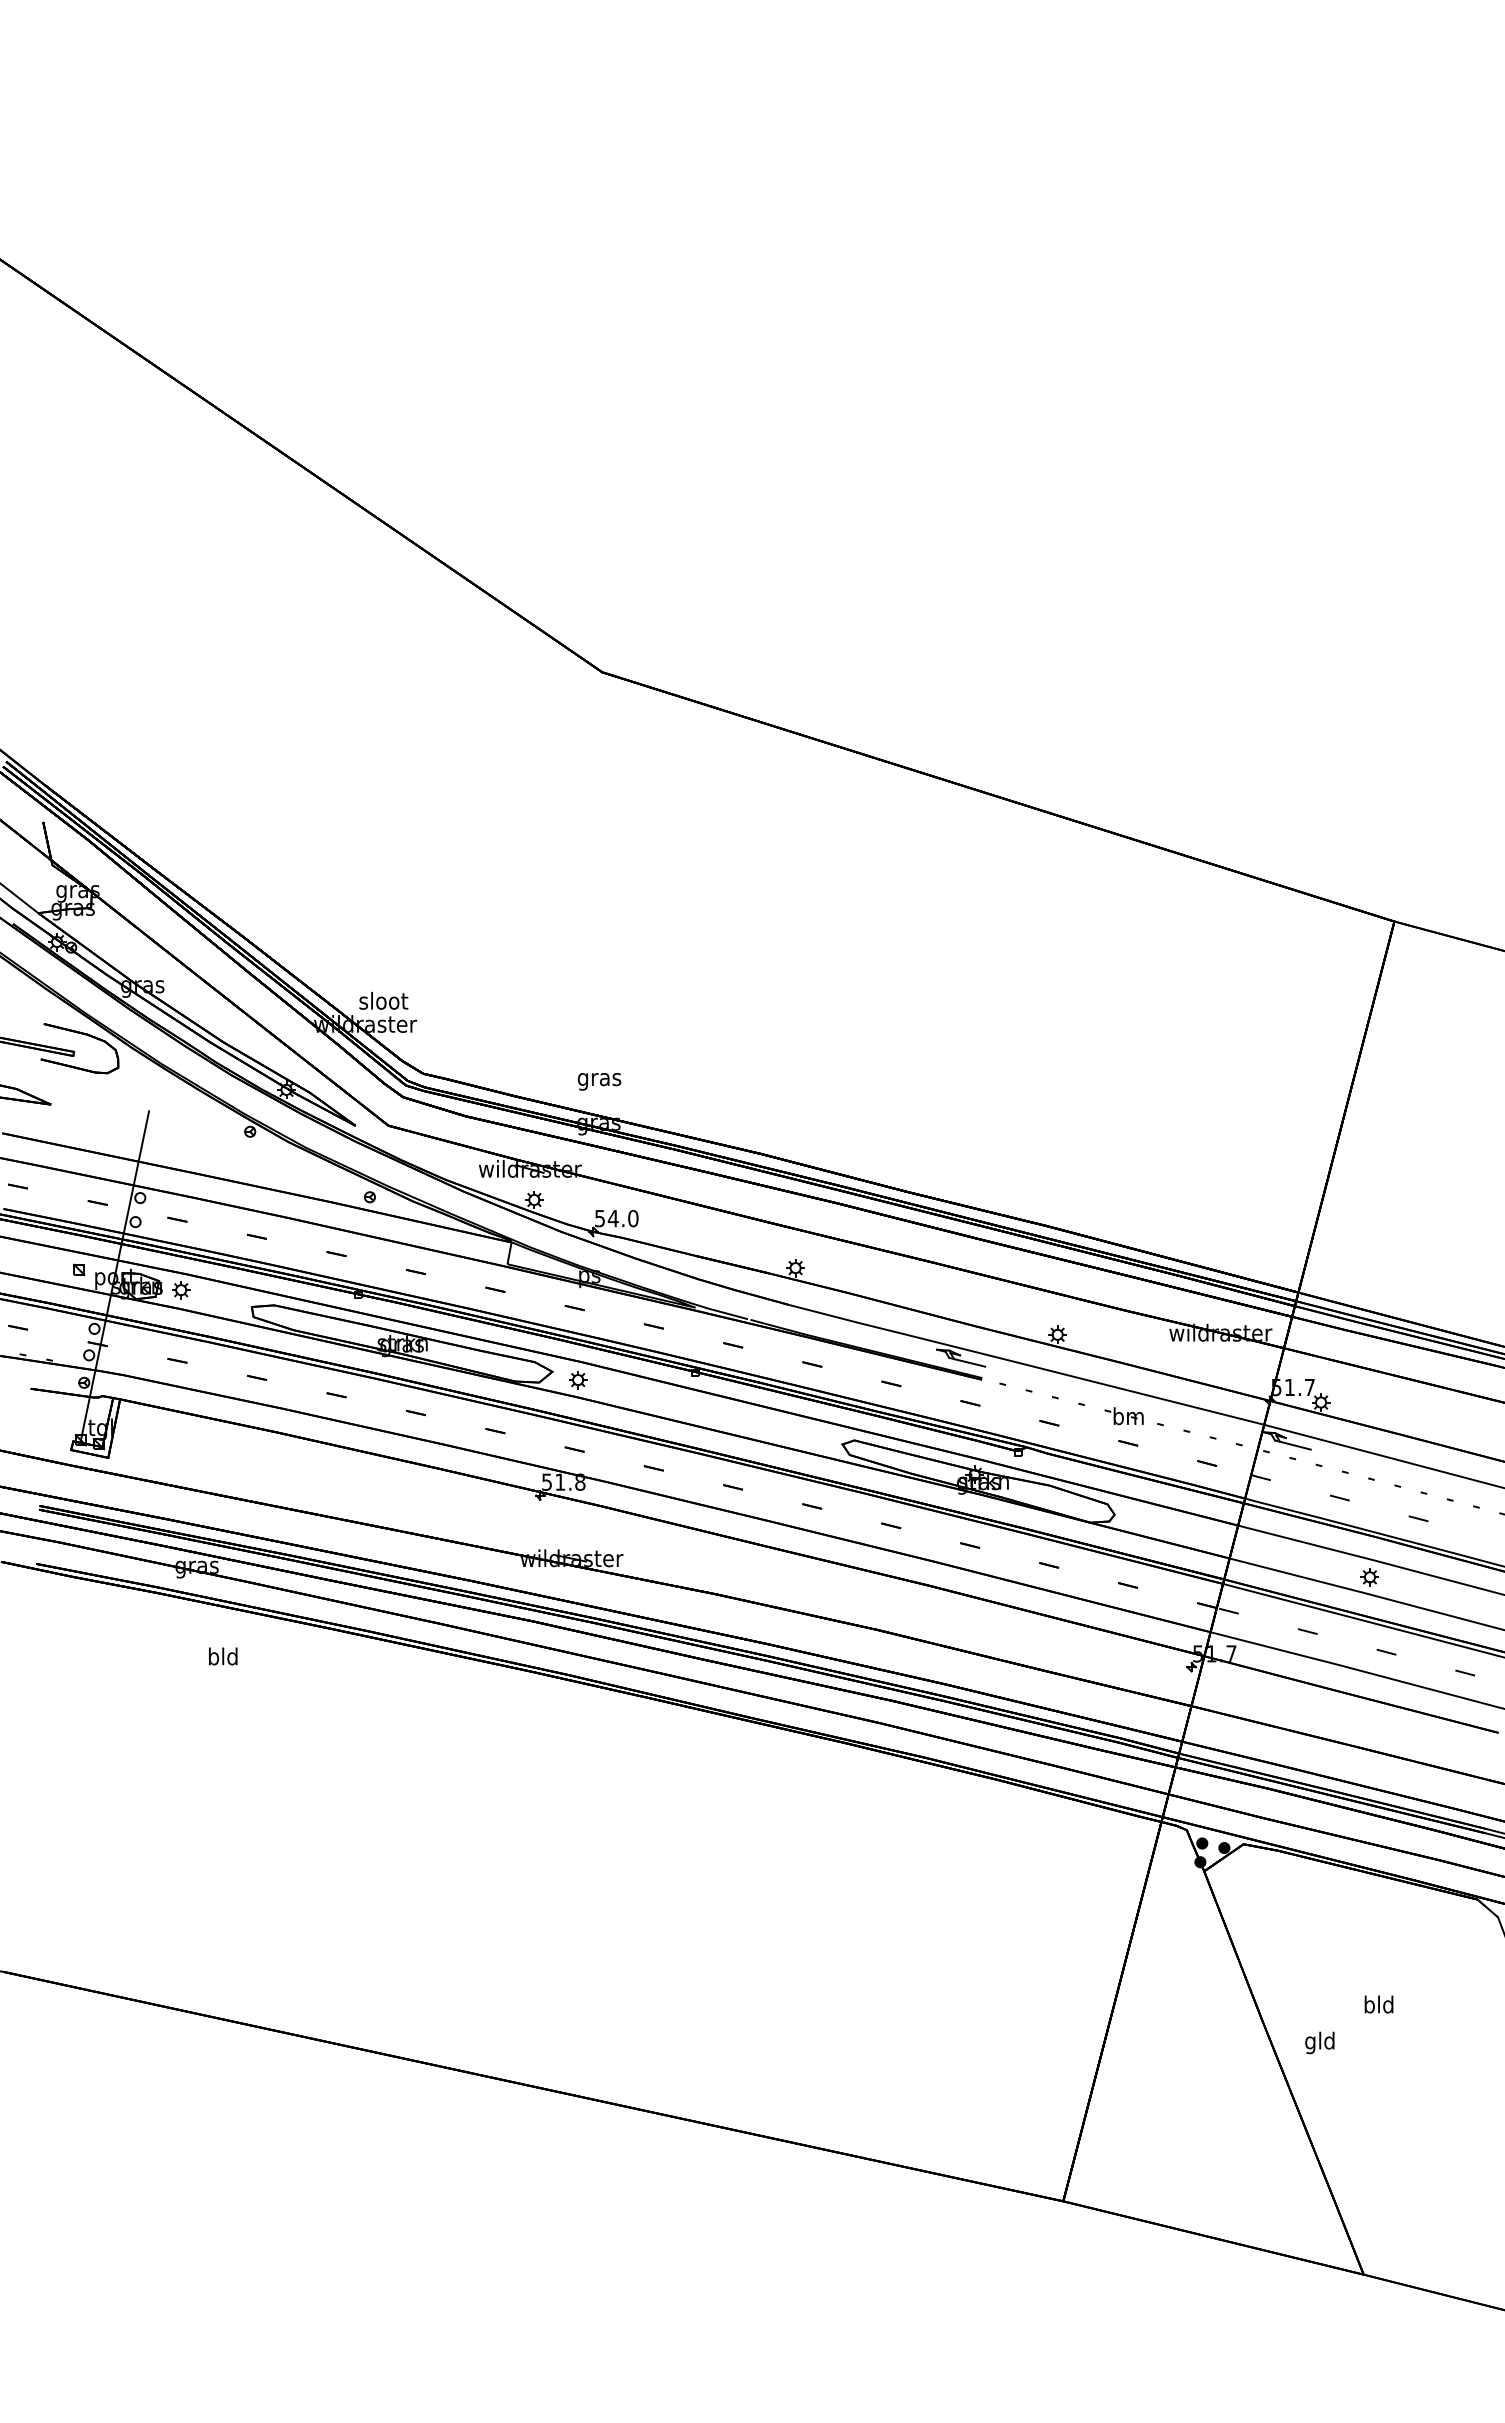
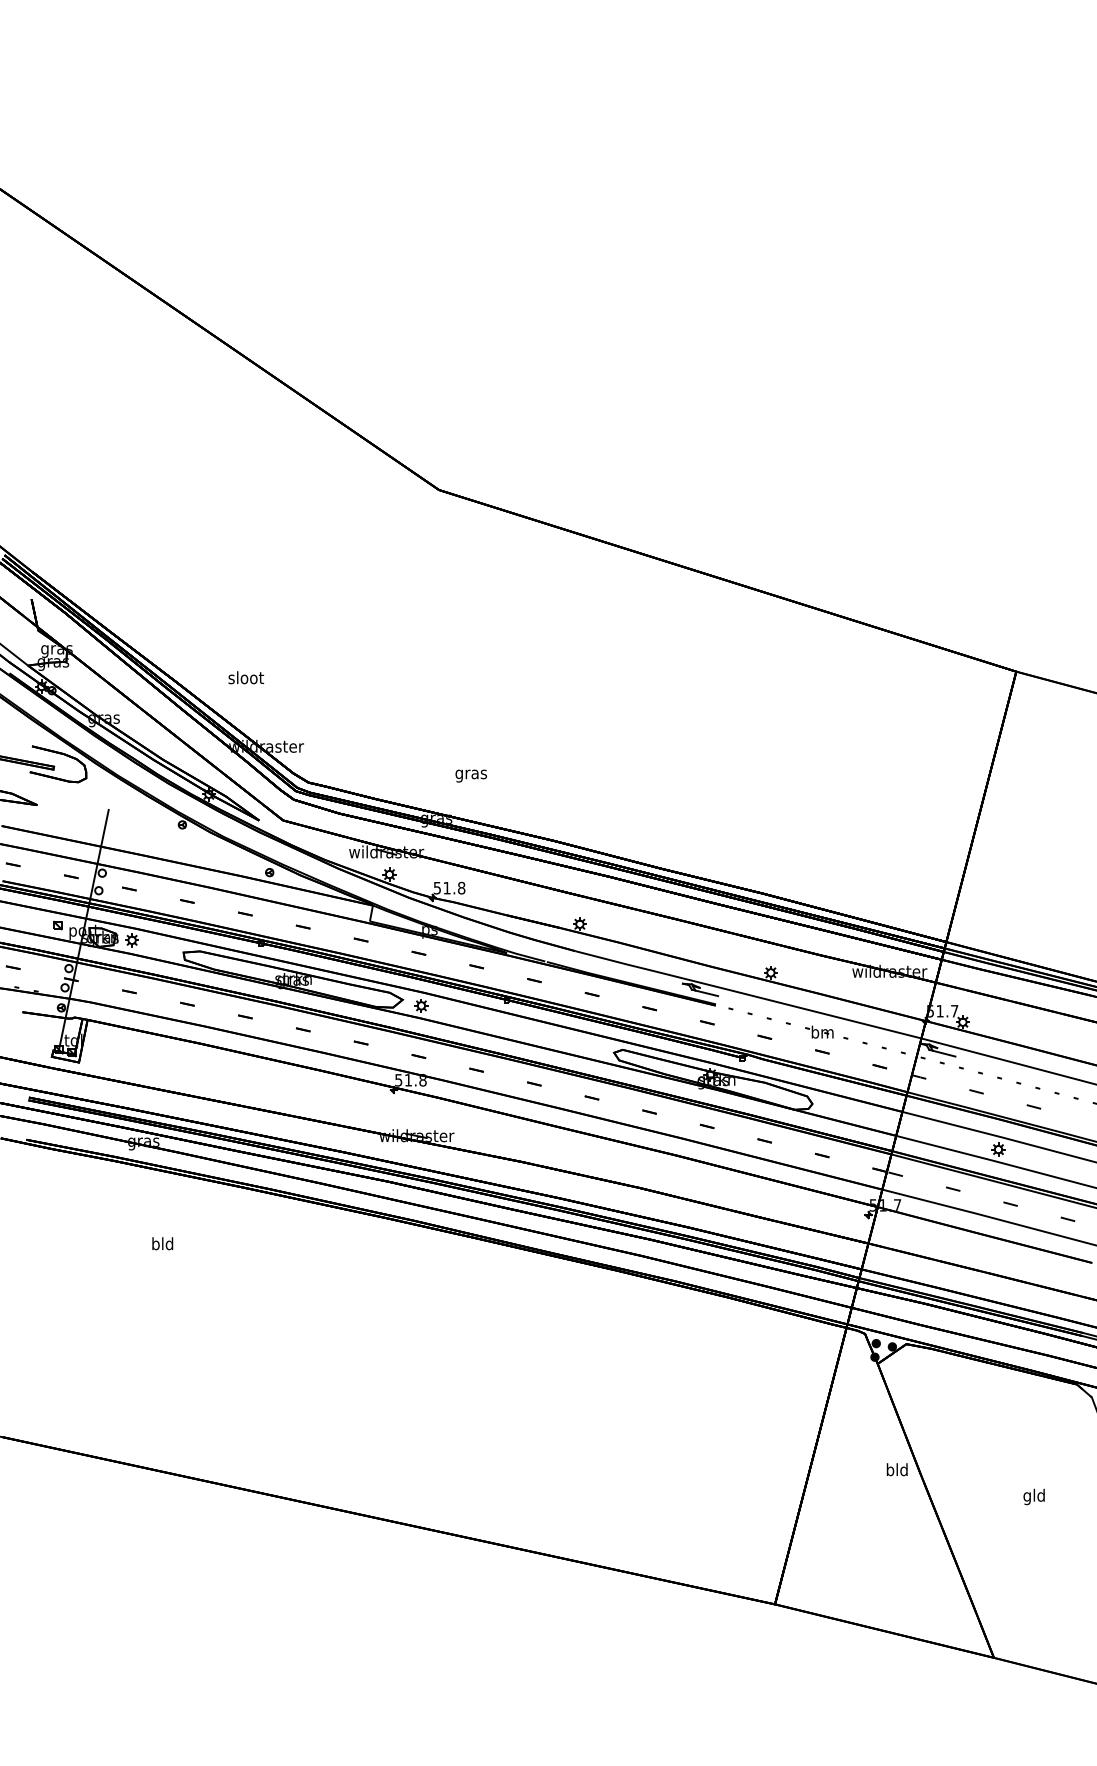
text: (383, 1000) -> (246, 677), moved
text: (599, 1081) -> (471, 775), moved
text: (622, 1218) -> (453, 888), 54.0 -> 51.8
text: (223, 1656) -> (162, 1243), moved
text: (1378, 2004) -> (896, 1469), moved
text: (1319, 2042) -> (1033, 1496), moved

